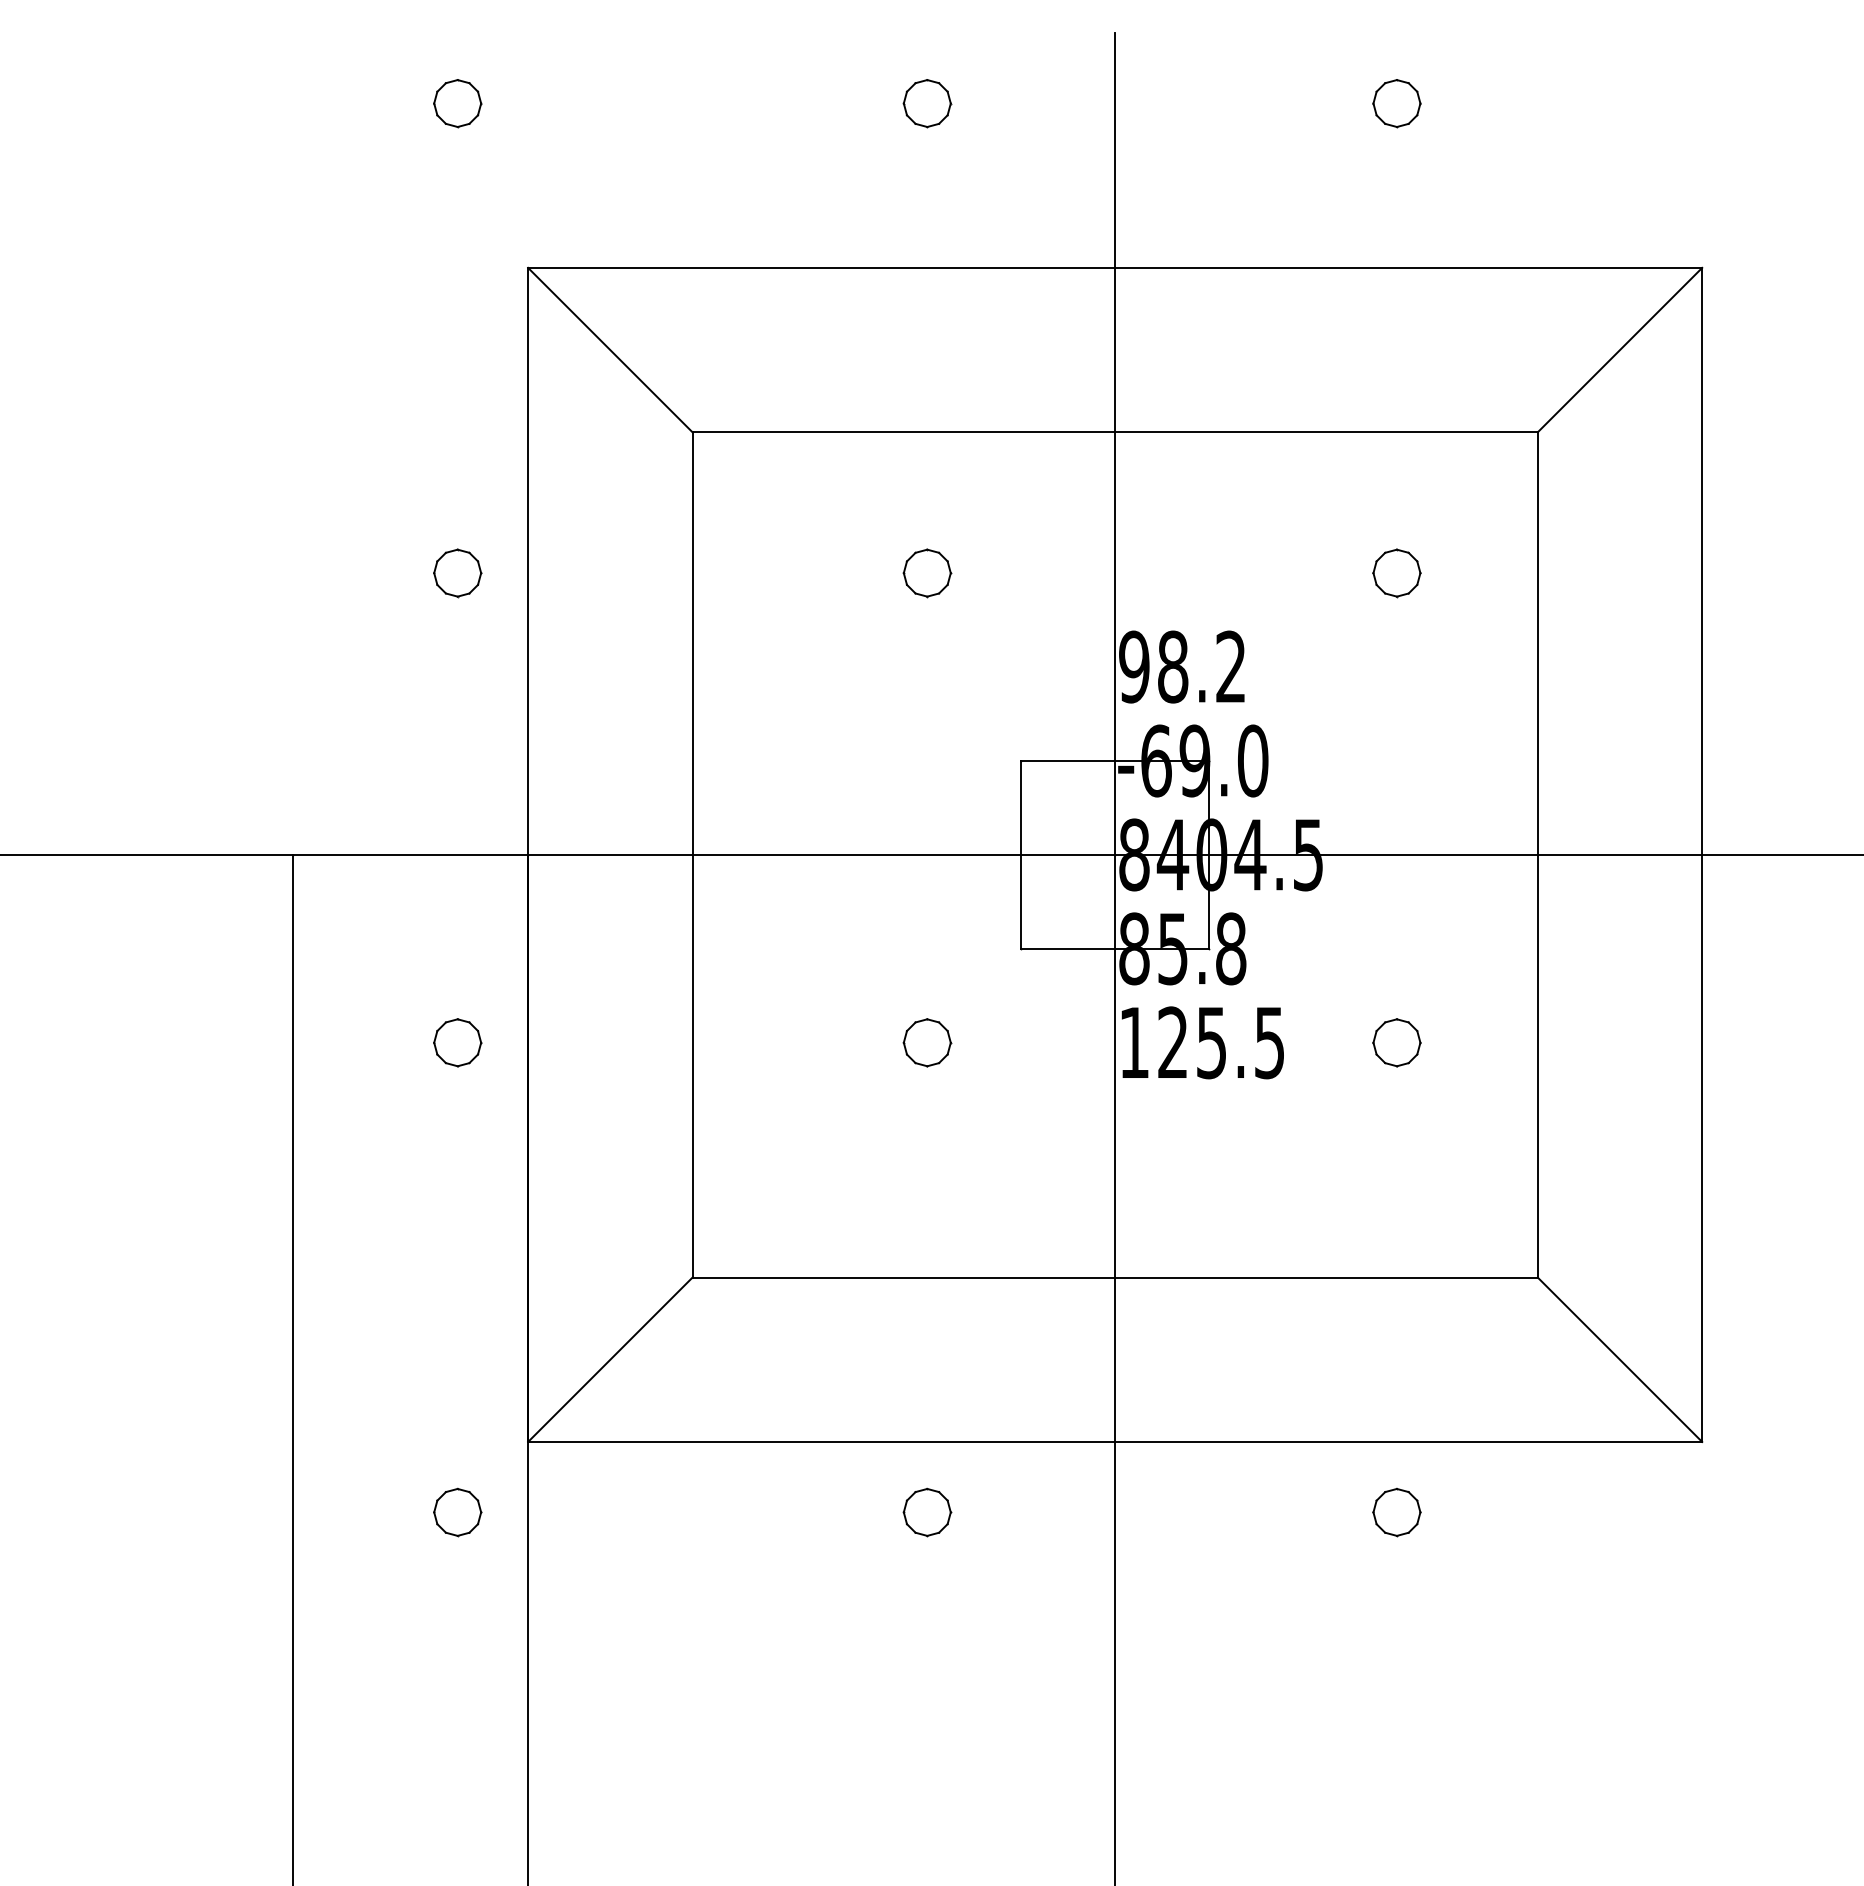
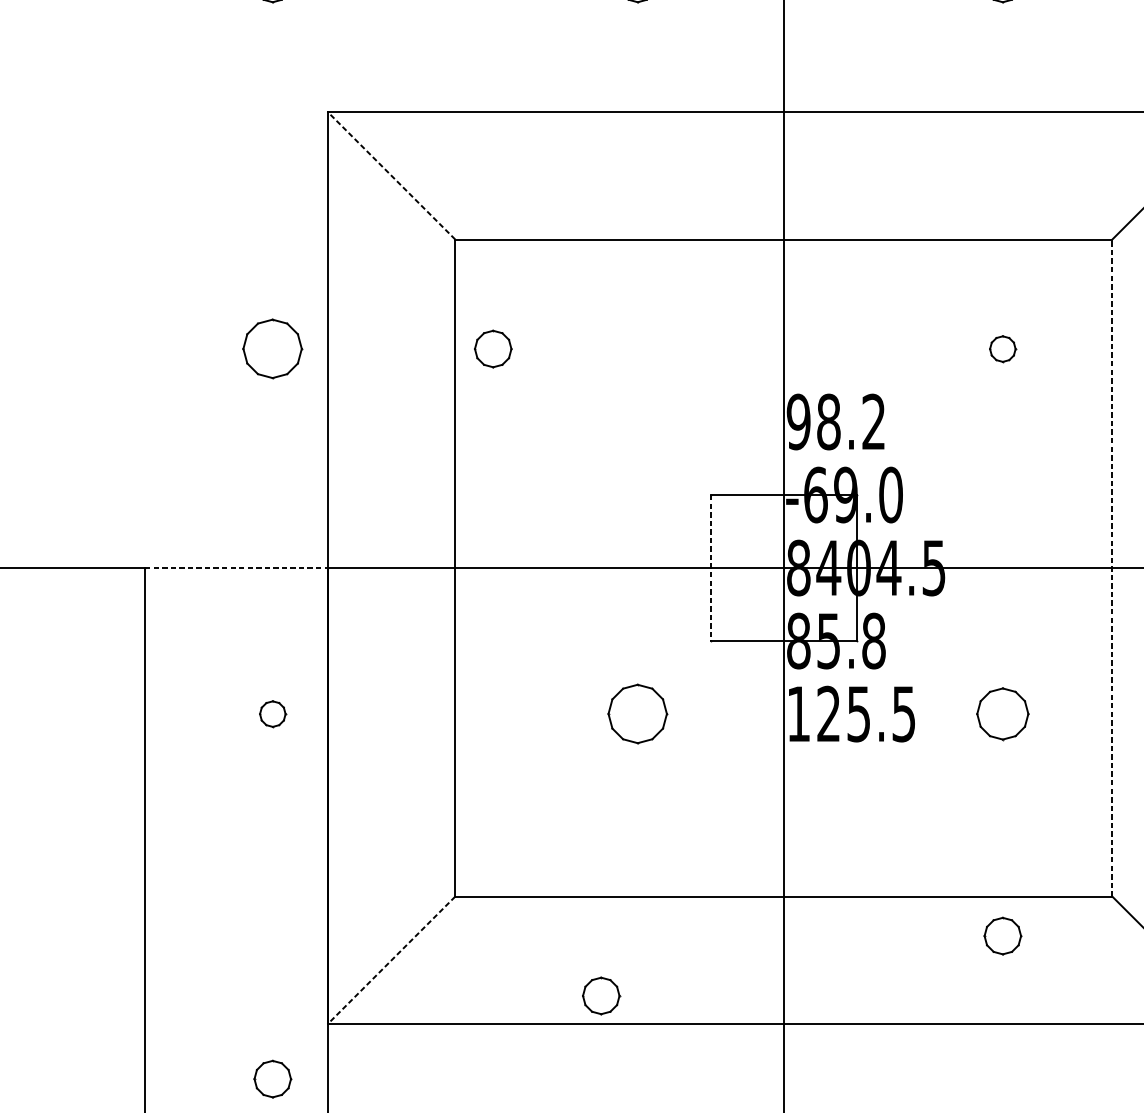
line: (609, 349) -> (390, 175), solid -> dashed
part: (457, 573) -> (272, 349), size x1.6
part: (927, 573) -> (493, 349), moved
part: (1396, 573) -> (1002, 349), size x0.7
line: (411, 854) -> (236, 567), solid -> dashed
line: (1021, 854) -> (711, 567), solid -> dashed
line: (1537, 854) -> (1112, 567), solid -> dashed
part: (457, 1042) -> (272, 713), size x0.7
part: (927, 1042) -> (637, 713), size x1.6
part: (1396, 1042) -> (1002, 713), size x1.4
line: (609, 1360) -> (390, 961), solid -> dashed
part: (927, 1512) -> (601, 996), moved
part: (1396, 1512) -> (1002, 936), moved

